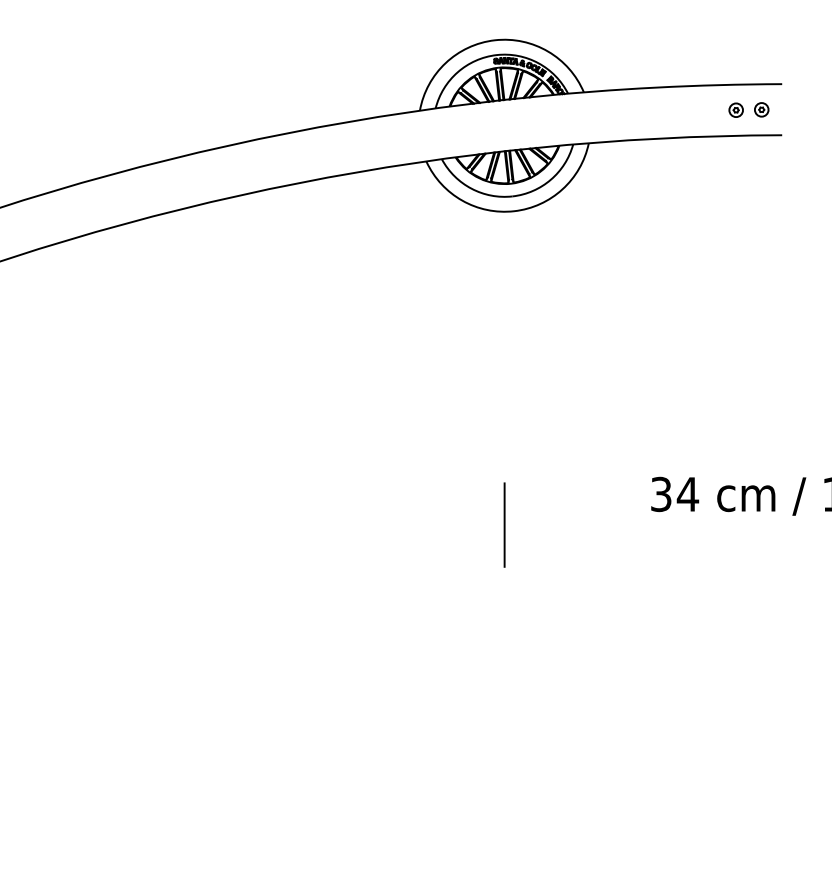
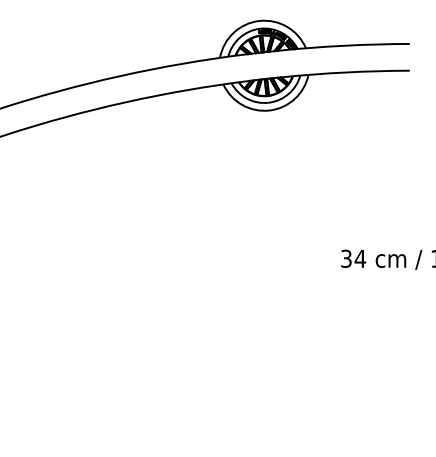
part: (749, 109) -> (392, 57), removed
line: (504, 524) -> (264, 274), removed

